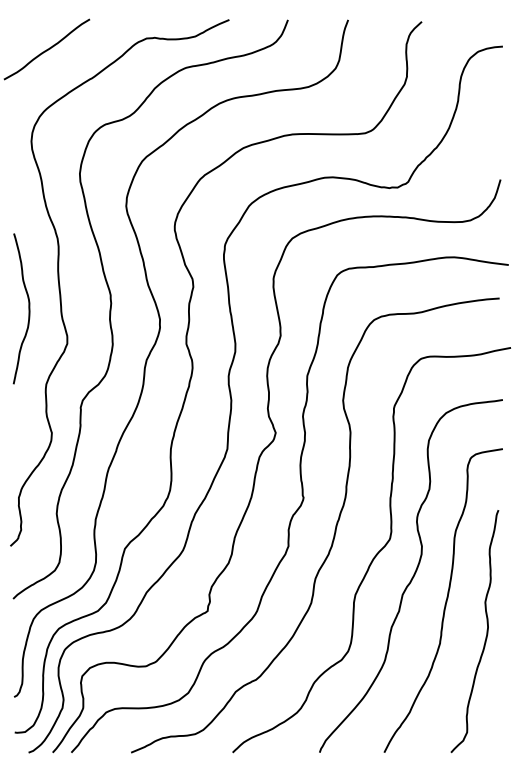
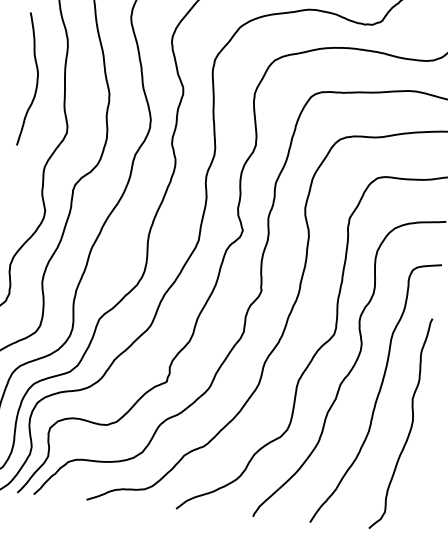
curve: (28, 308) -> (36, 79), moved

